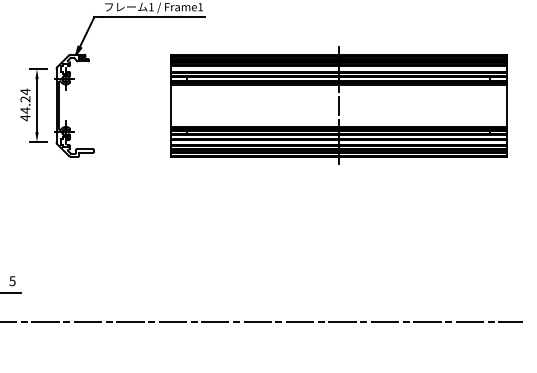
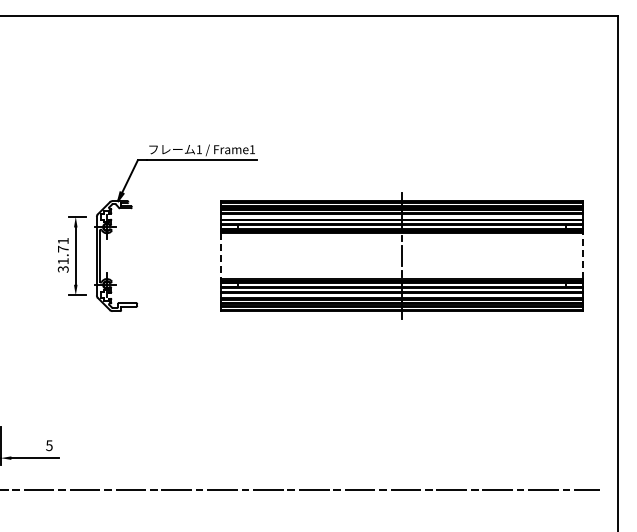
text: (24, 105) -> (62, 255), 44.24 -> 31.71
line: (170, 106) -> (220, 256), solid -> dashed
line: (506, 106) -> (583, 256), solid -> dashed

